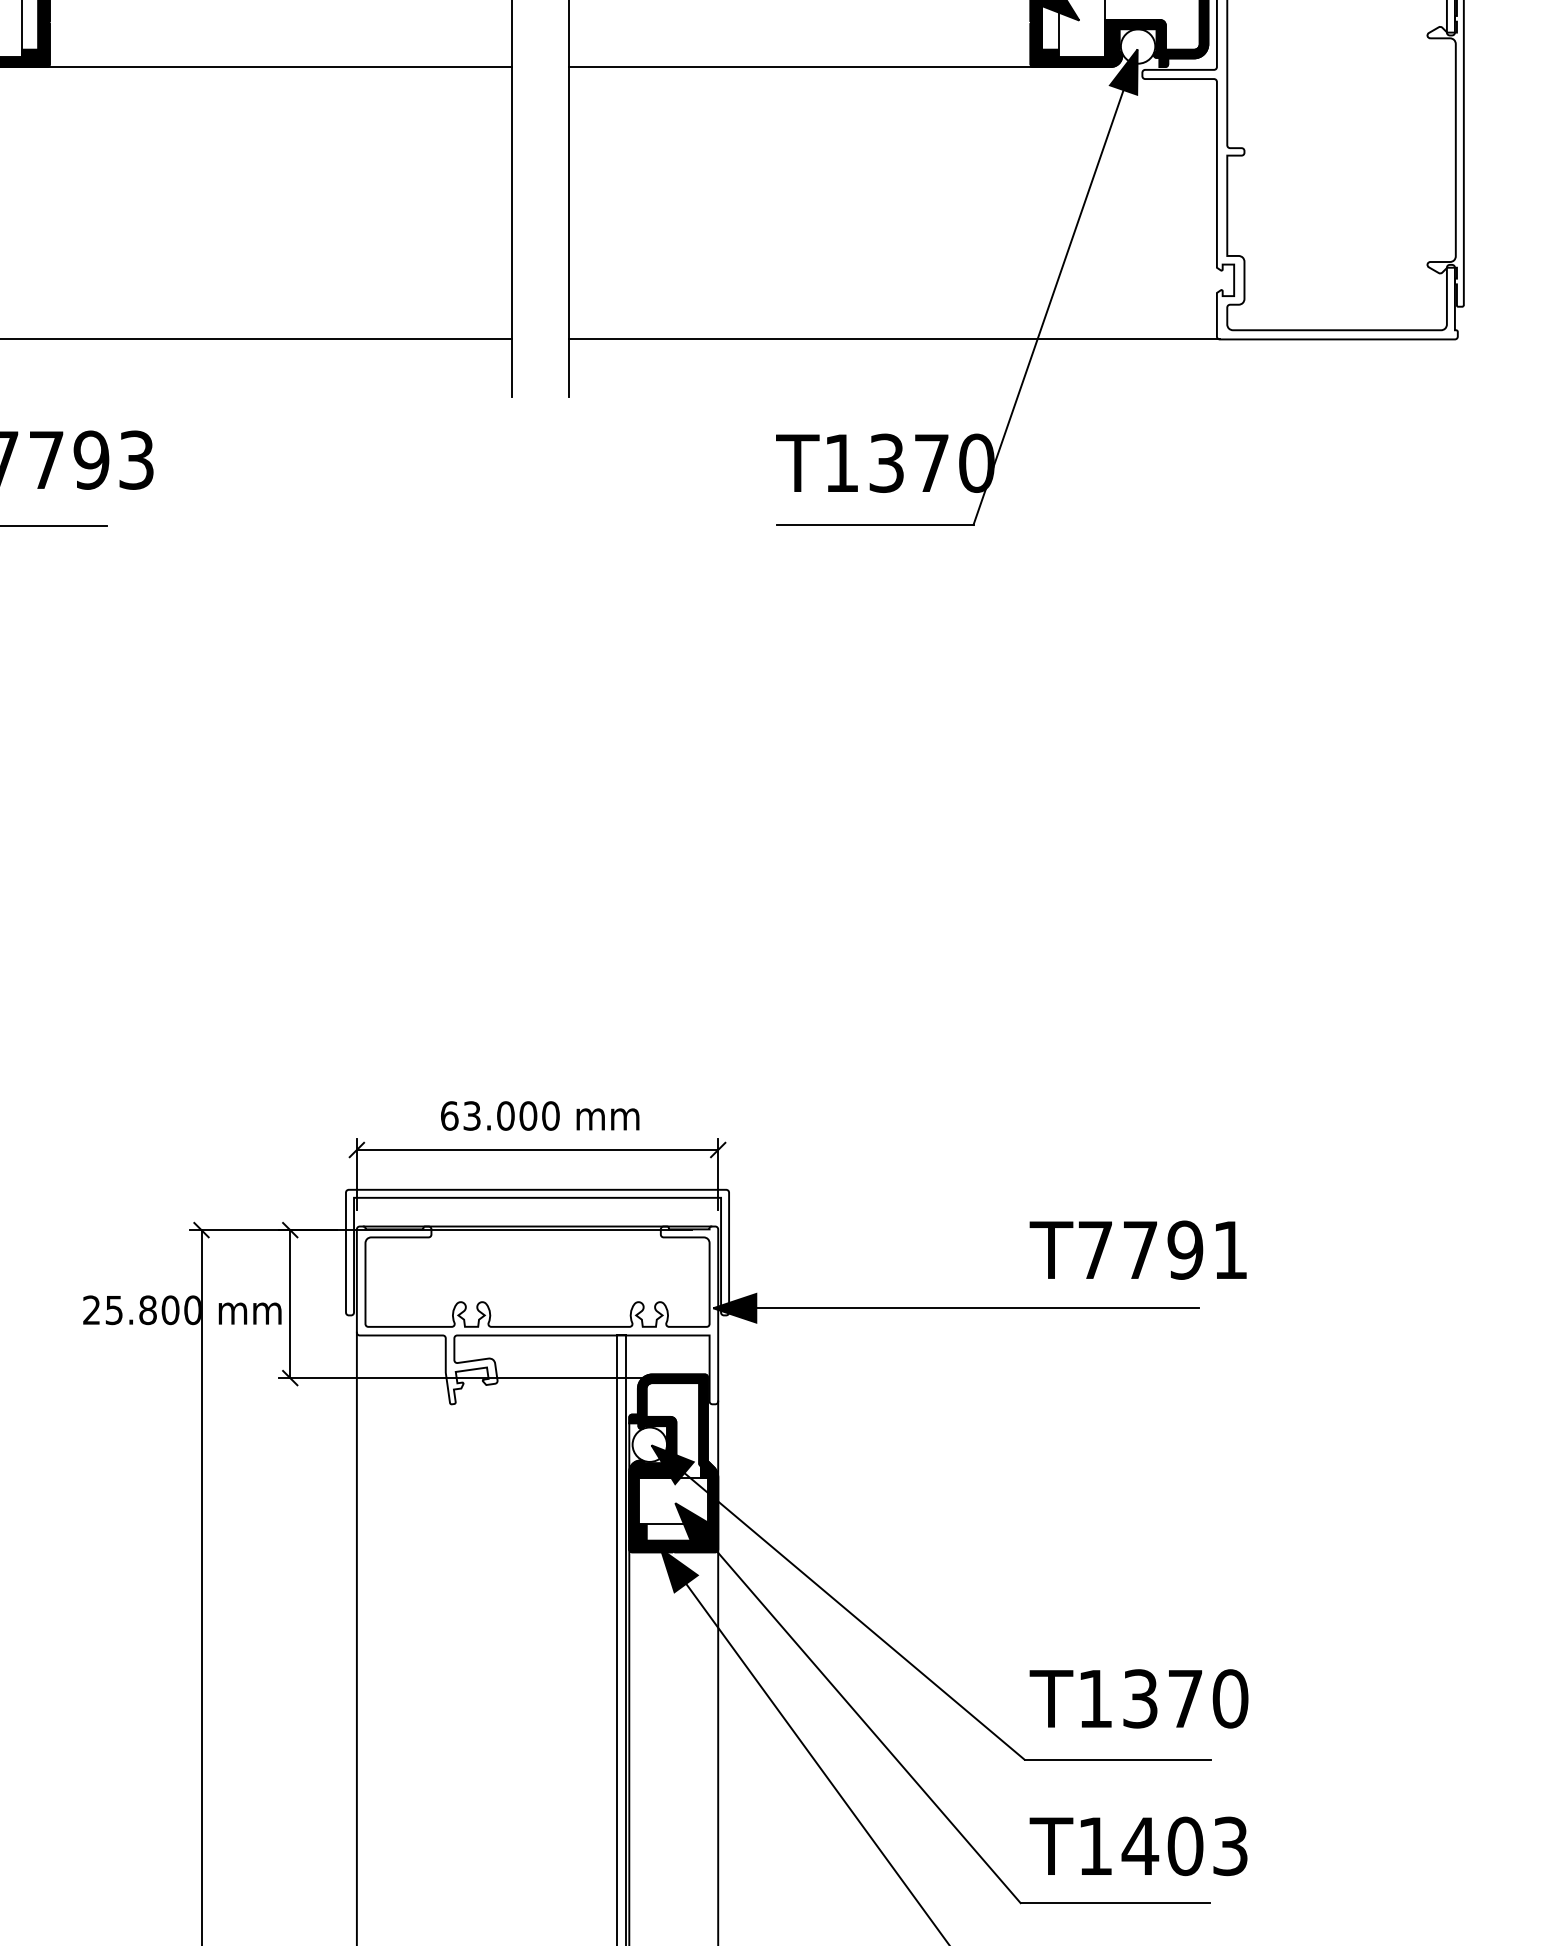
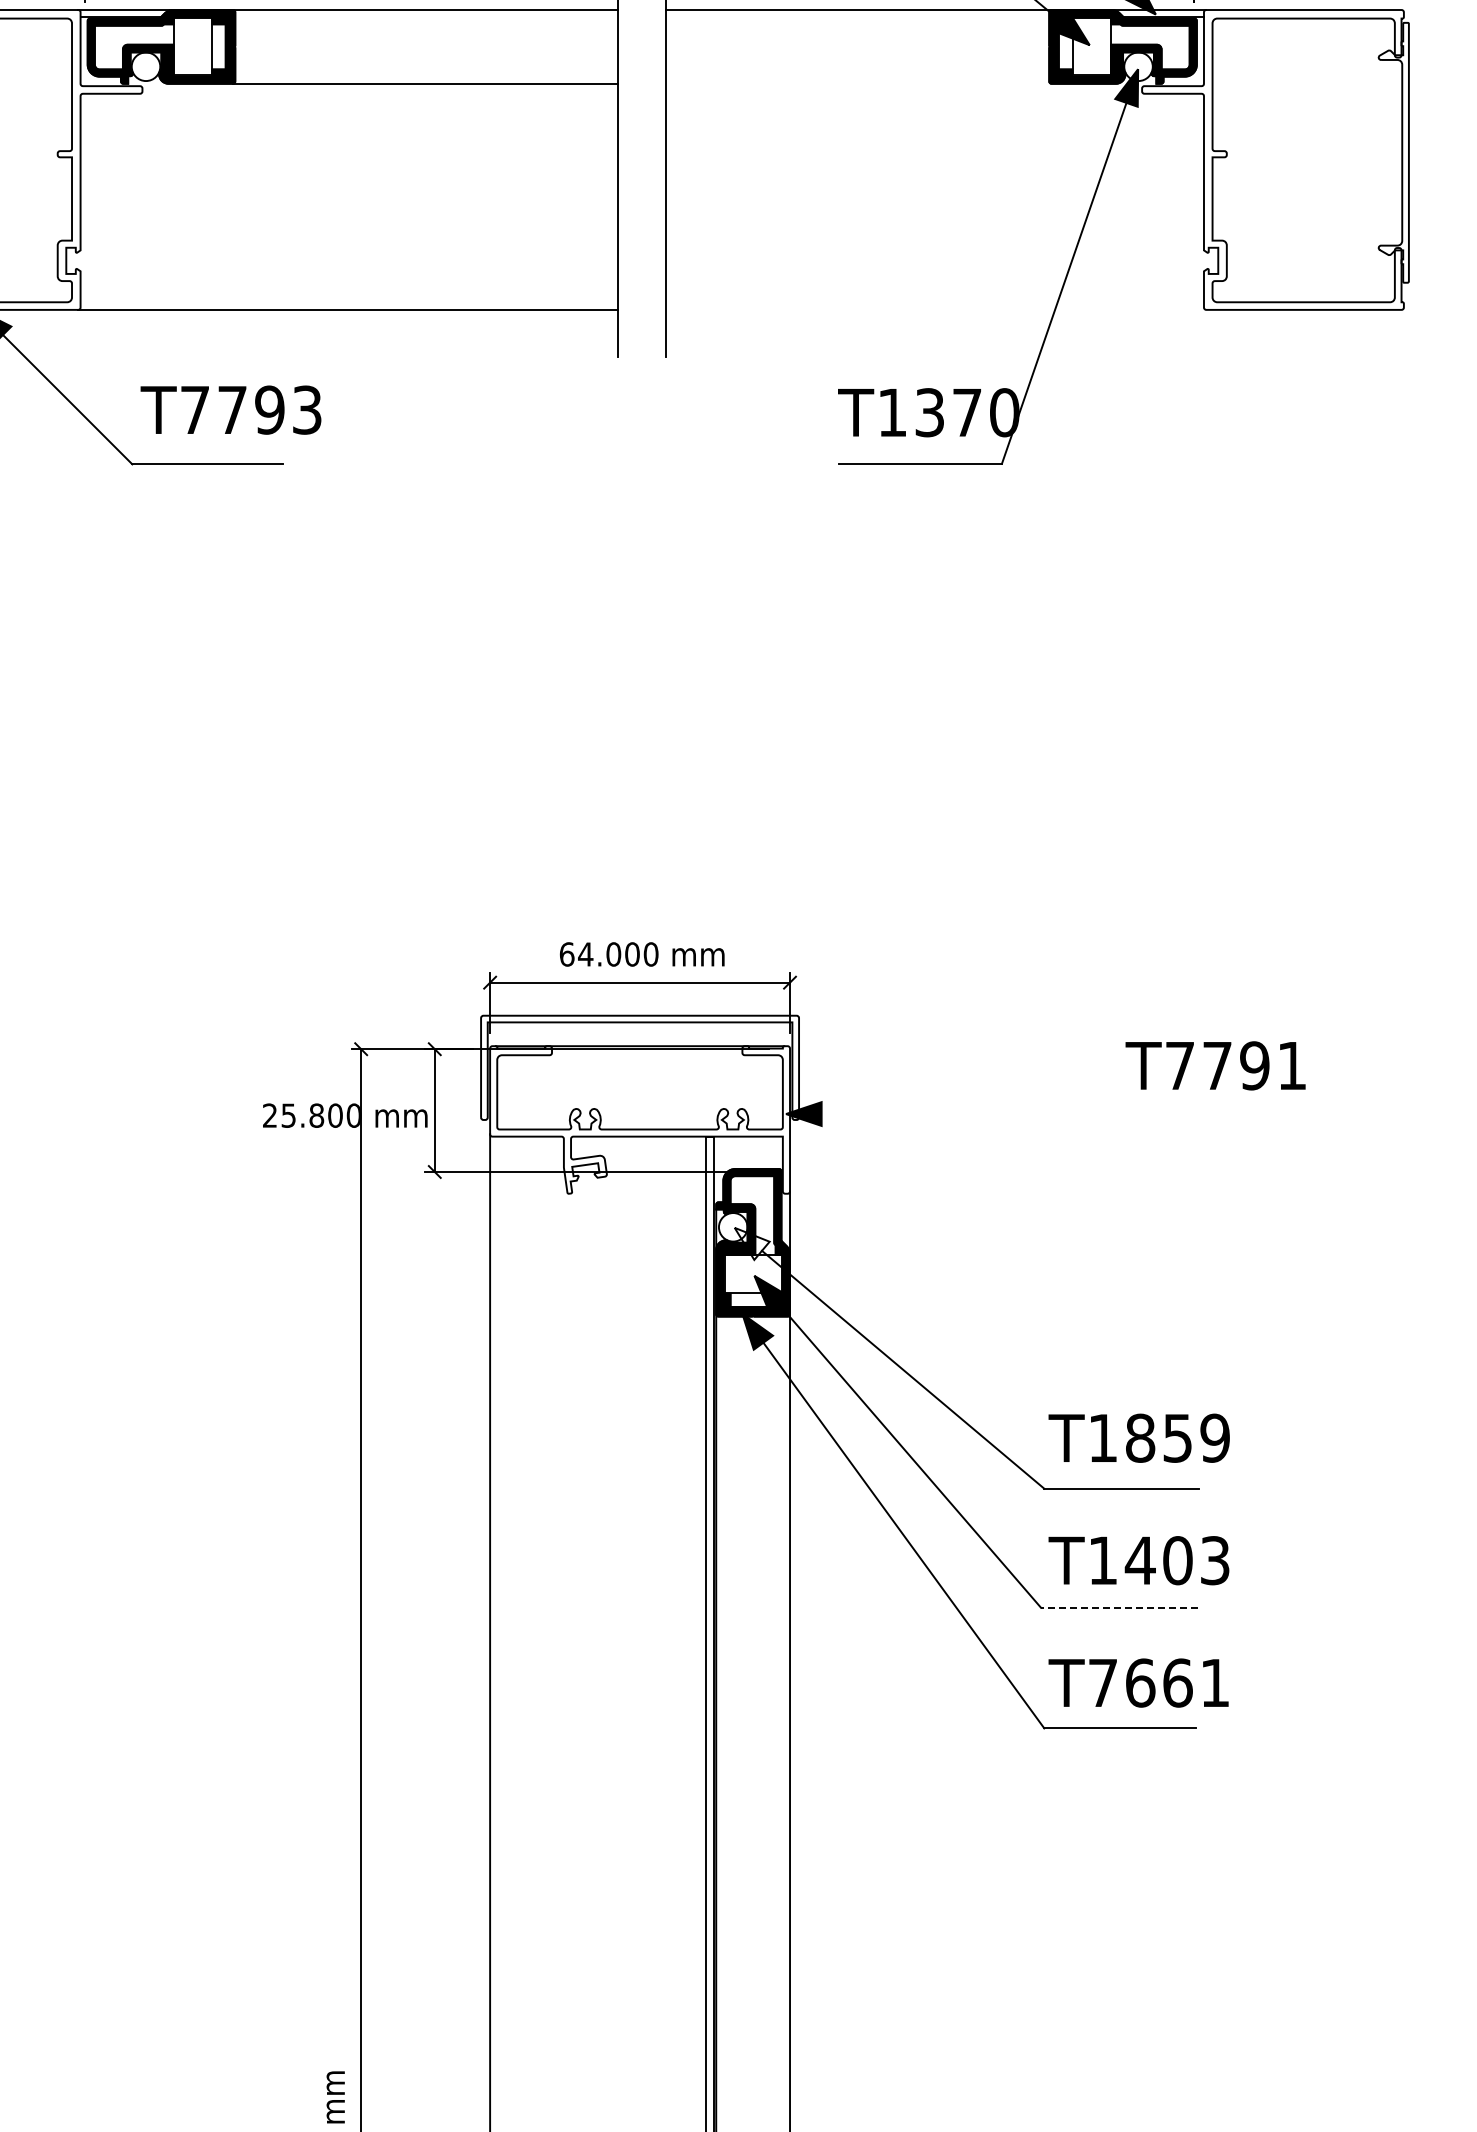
line: (800, 66) -> (858, 83), removed
line: (894, 338) -> (936, 309), removed
text: (471, 1116) -> (585, 954), 63.000 -> 64.000
text: (1138, 1249) -> (1215, 1065), moved
line: (976, 1308) -> (1004, 1114), removed
fill: (671, 1464) -> (751, 1243), removed
text: (1186, 1697) -> (1178, 1437), T1370 -> T1859
line: (1113, 1902) -> (1118, 1607), solid -> dashed

